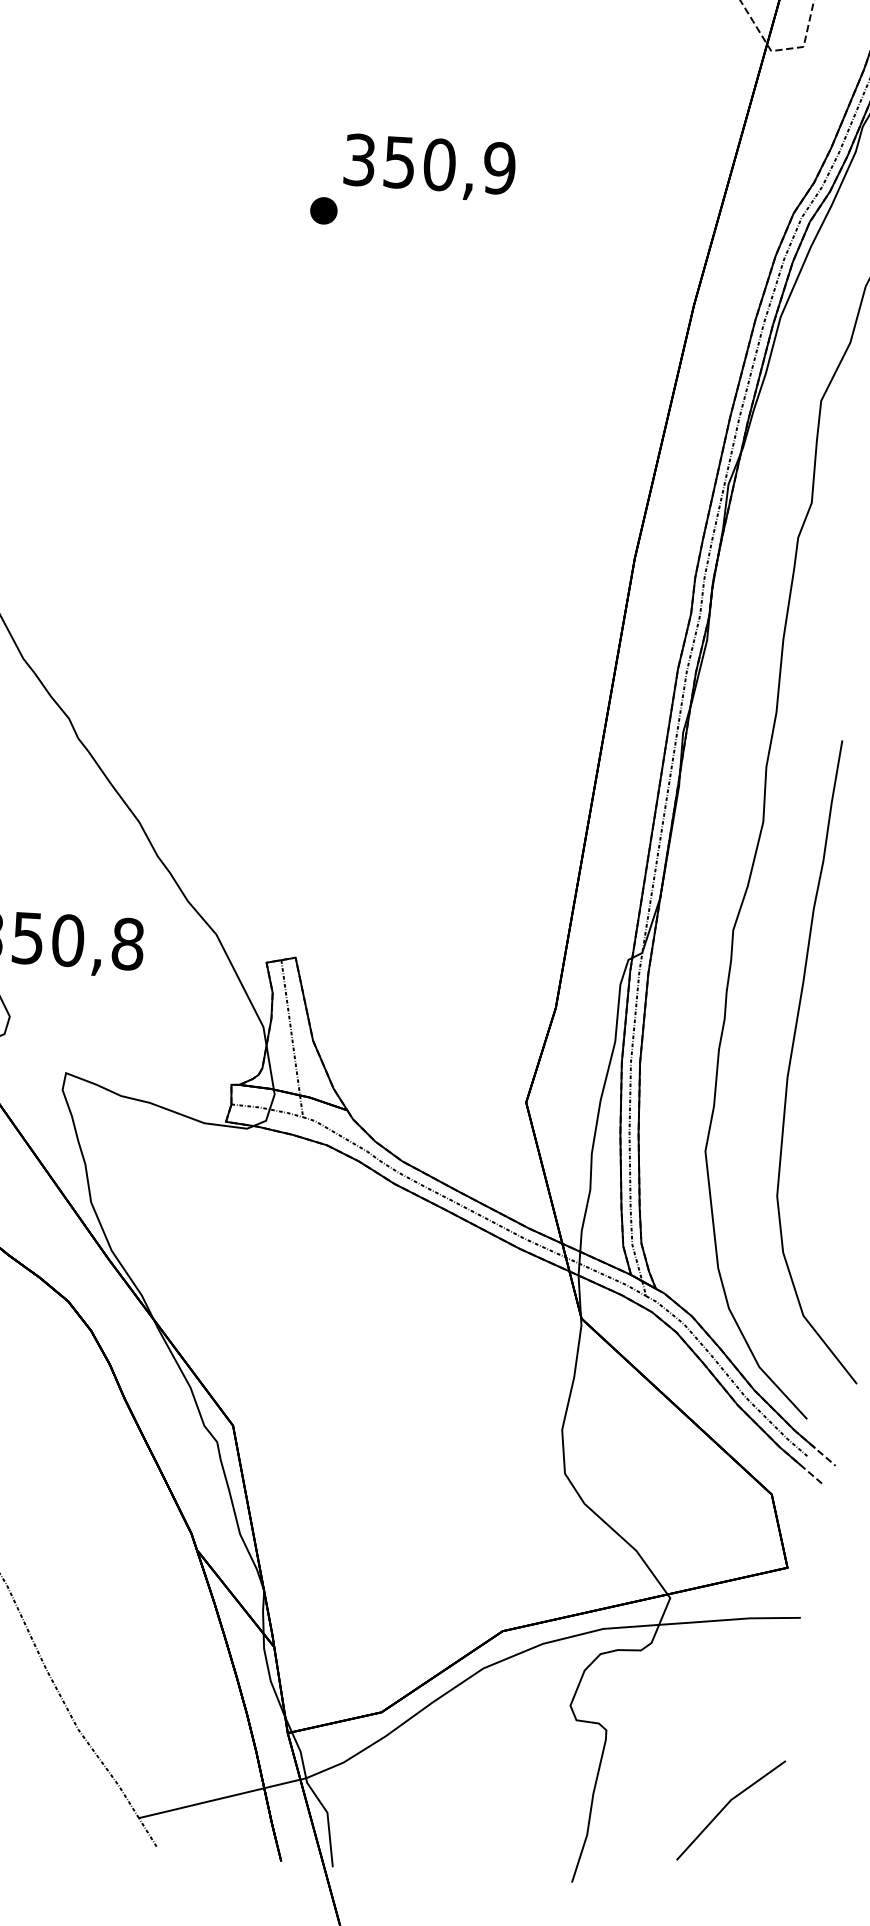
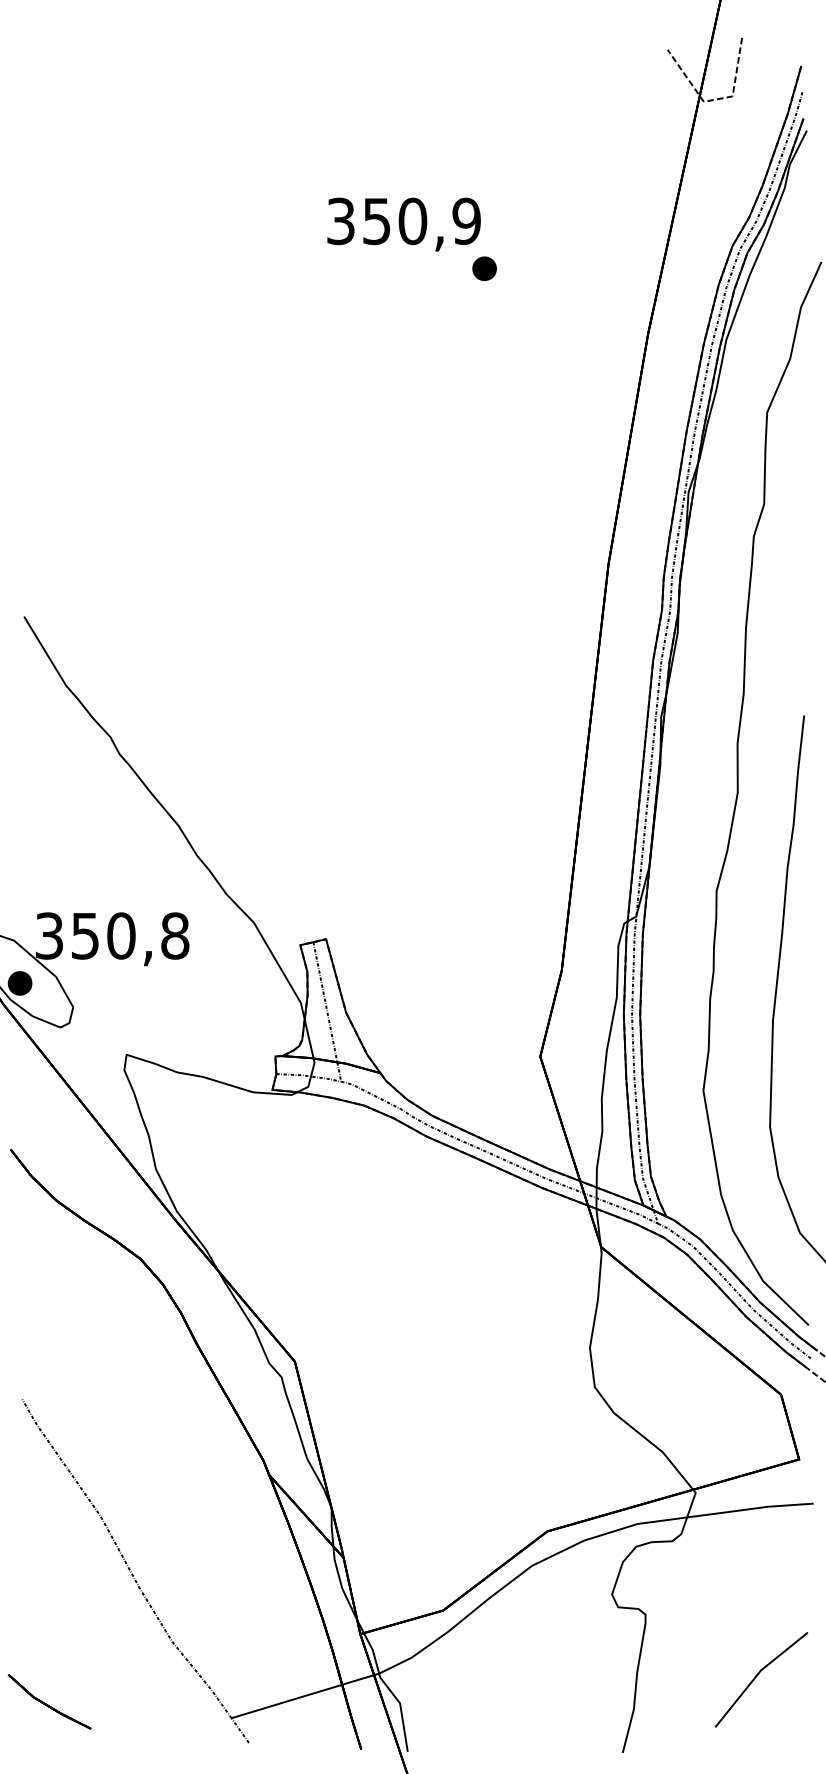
part: (323, 210) -> (484, 268), moved

